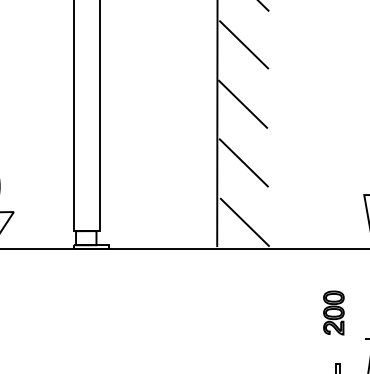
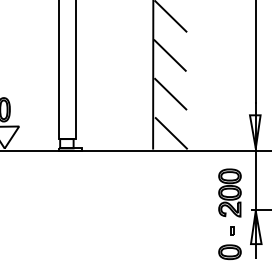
part: (333, 312) -> (229, 192), size x1.67

